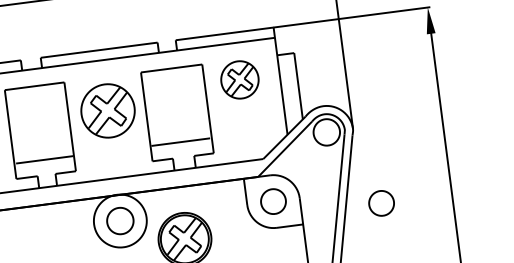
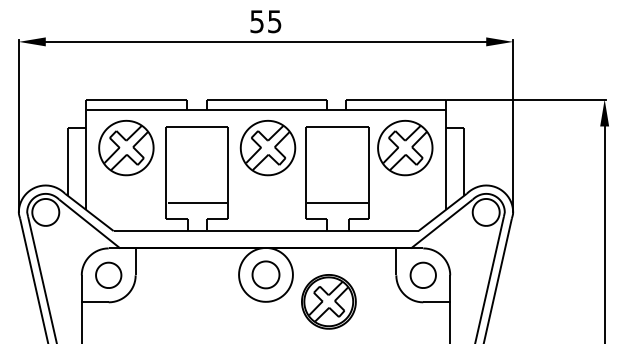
part: (240, 79) -> (405, 147), size x1.43
part: (107, 111) -> (267, 148), moved
part: (380, 202) -> (531, 290), removed

